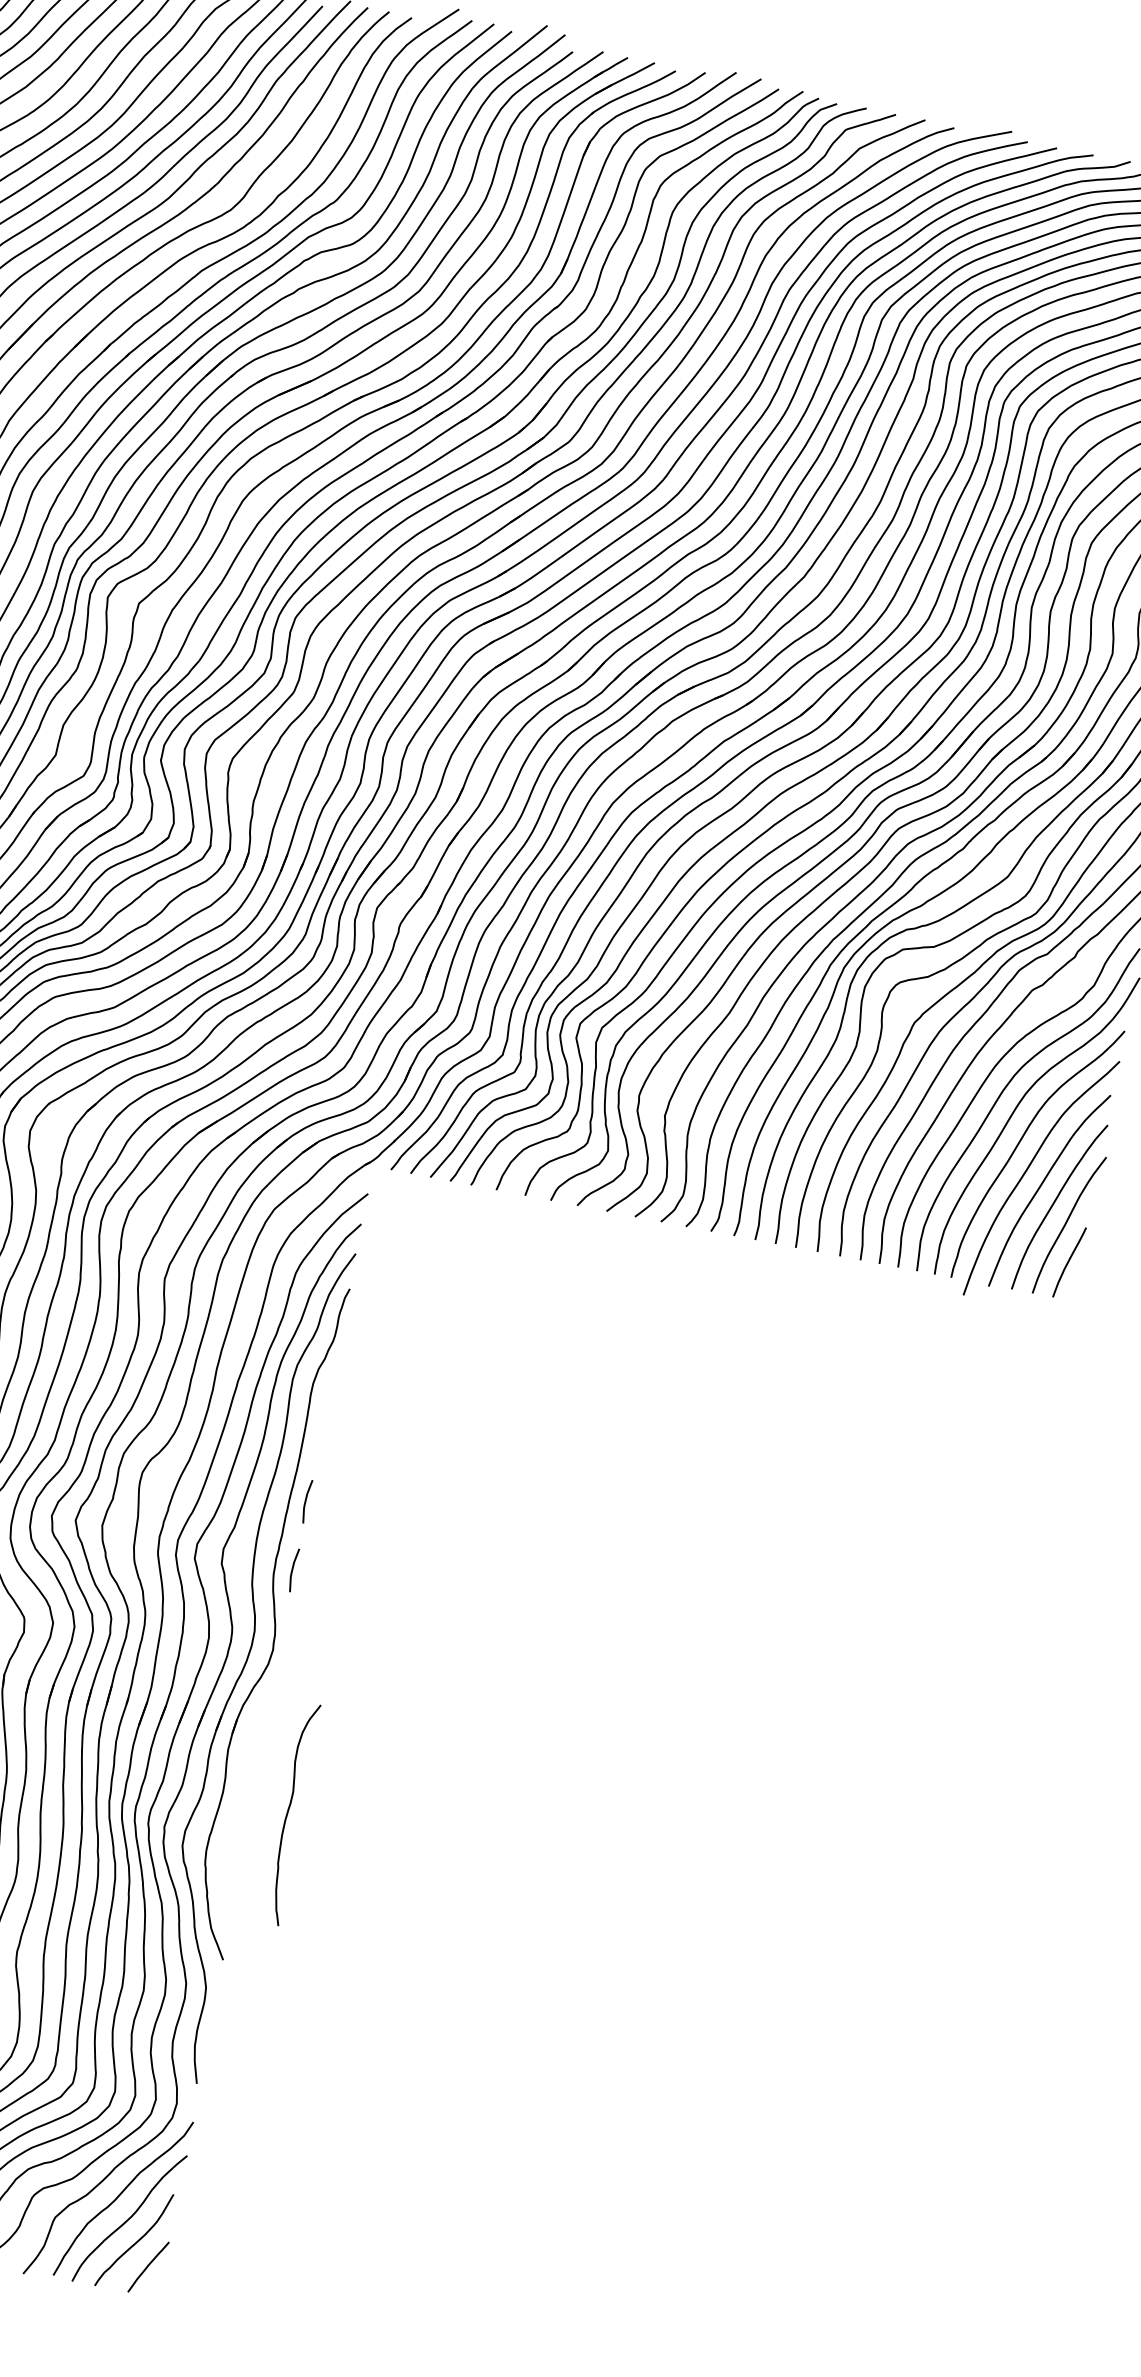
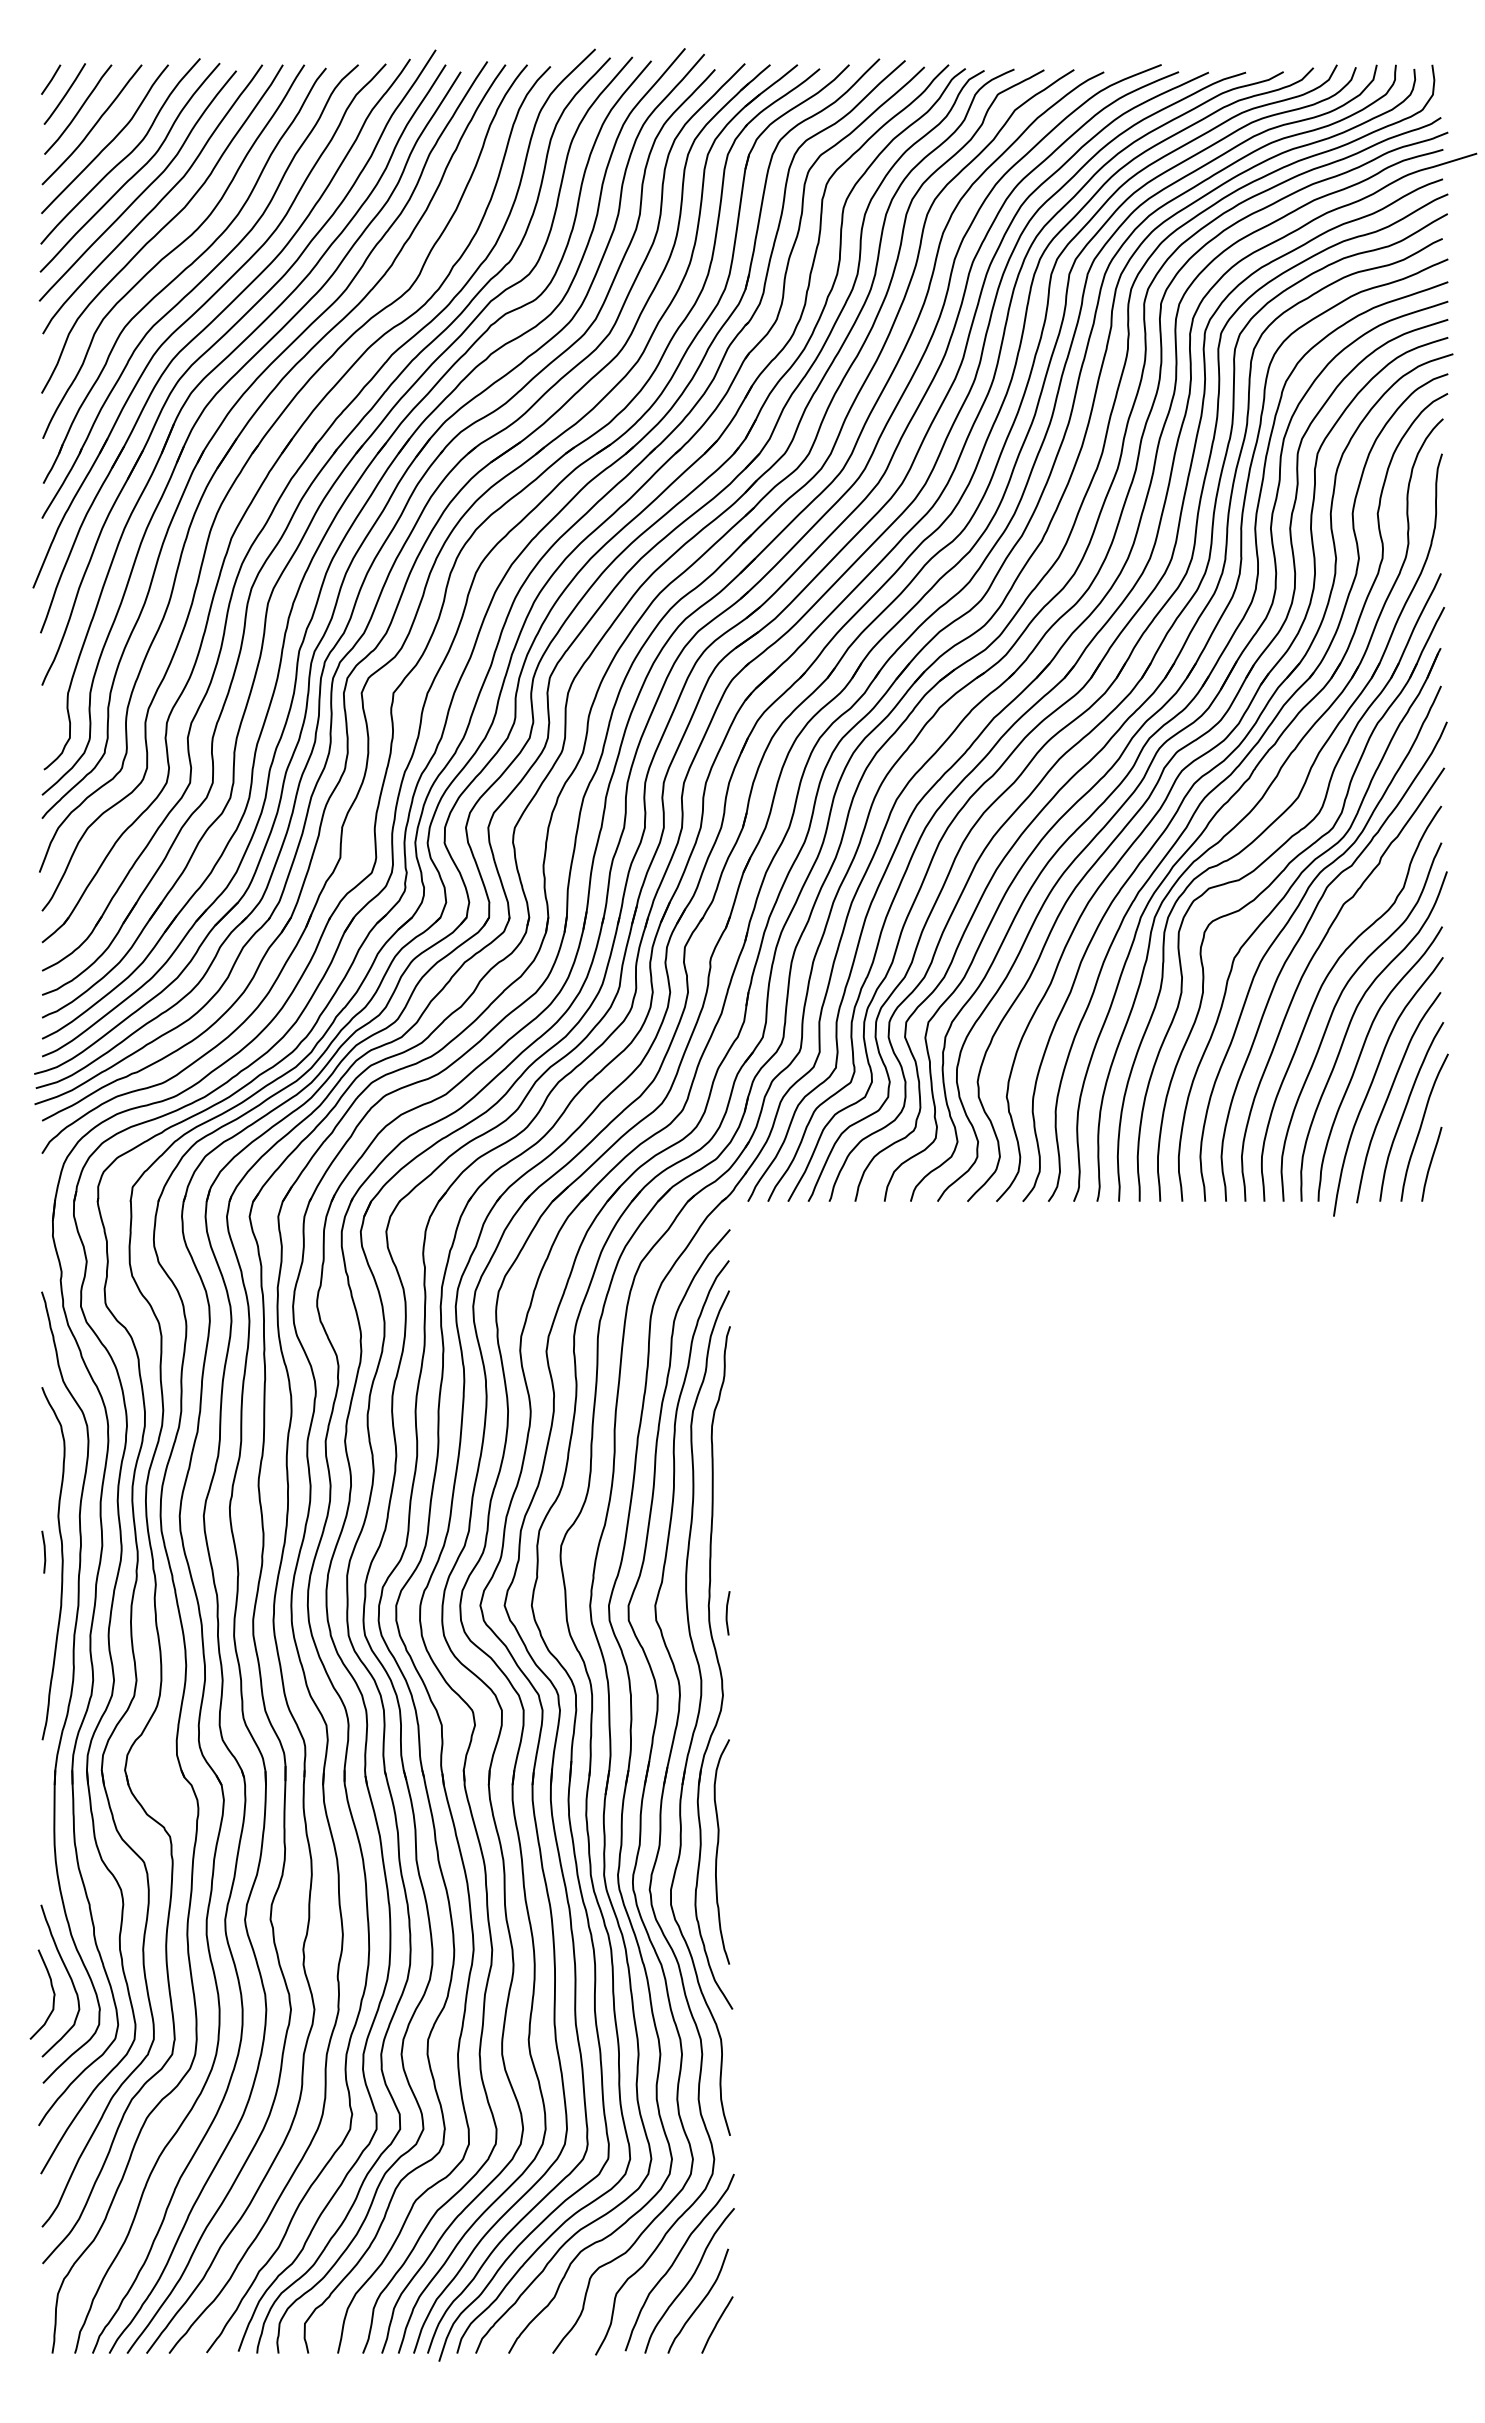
line: (306, 1501) -> (727, 1543), removed
curve: (289, 1811) -> (718, 1849), moved

